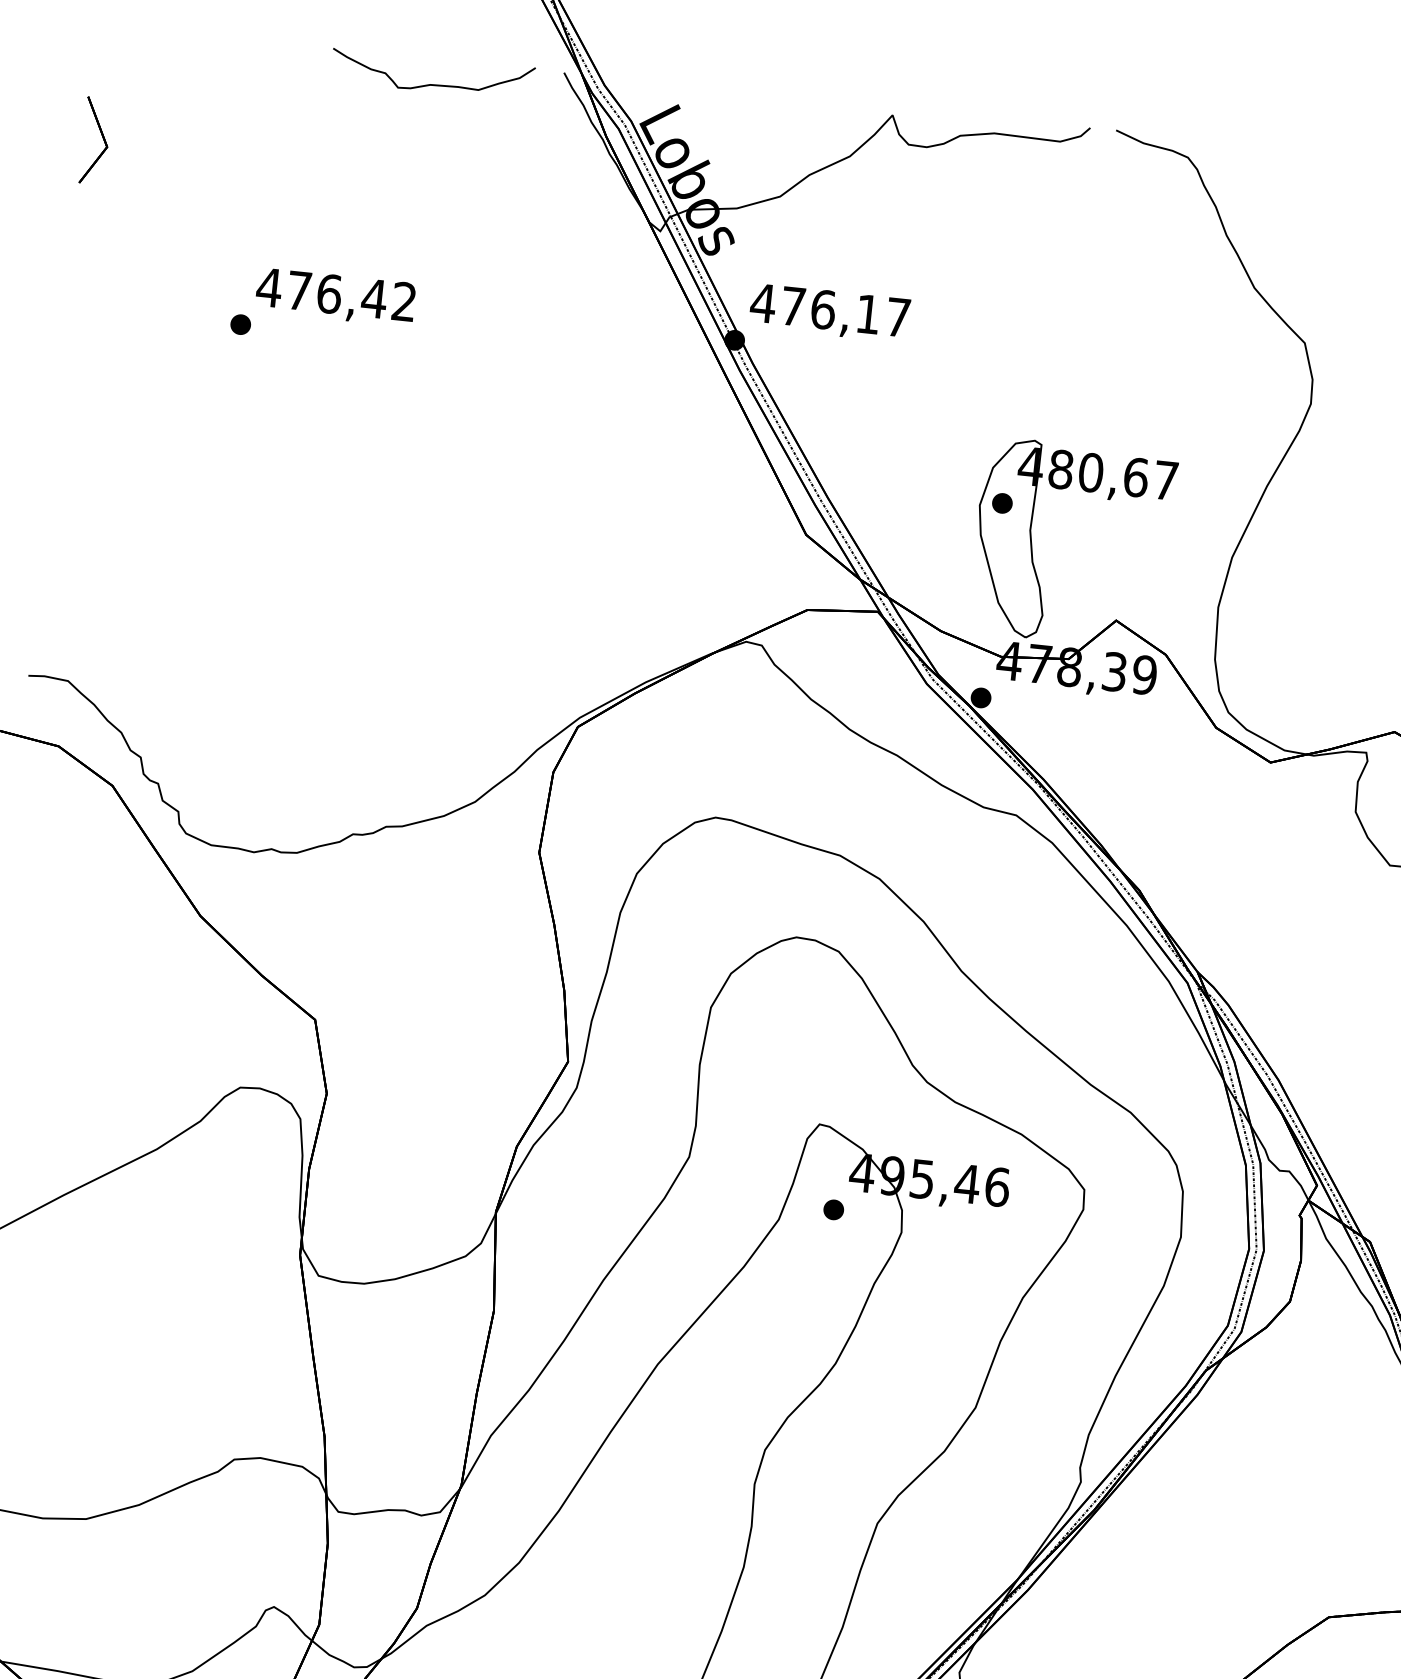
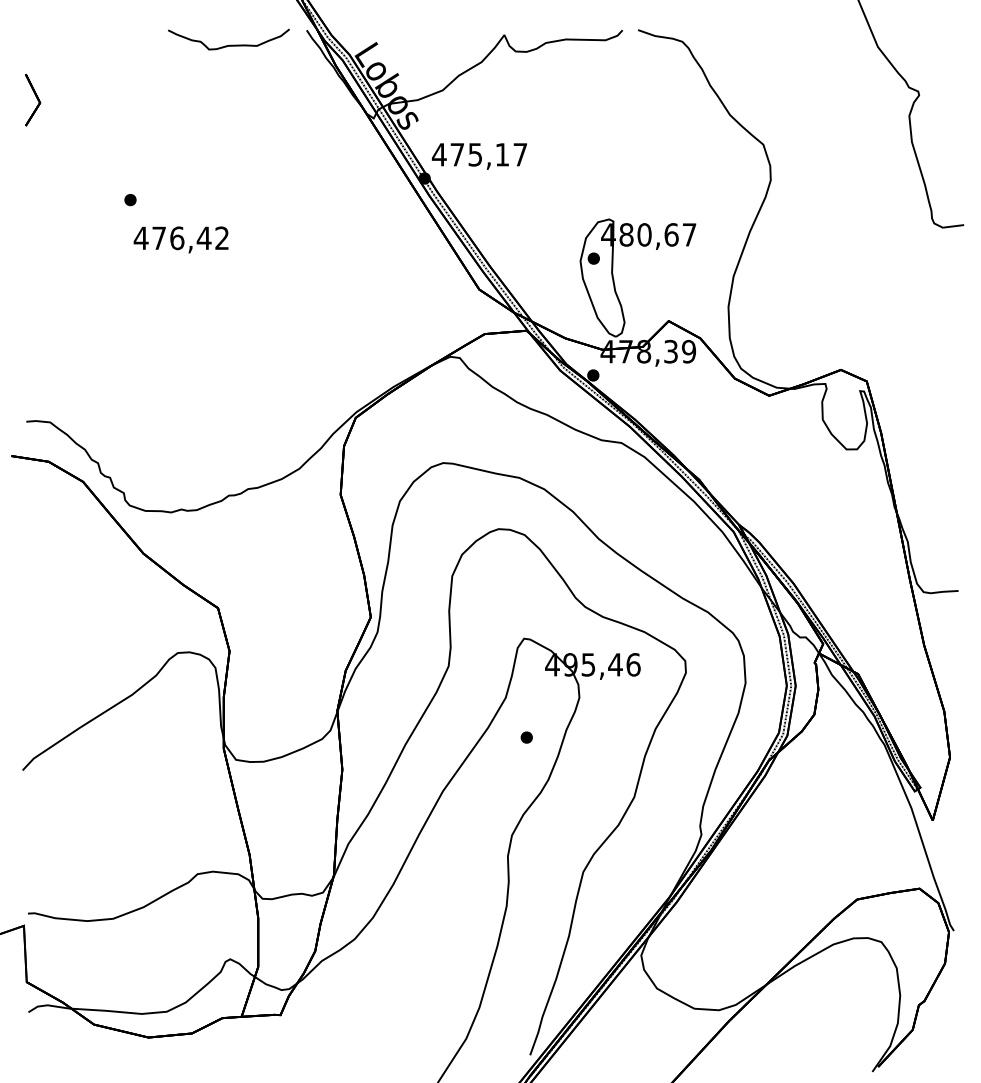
text: (334, 296) -> (180, 239), moved
text: (823, 309) -> (475, 154), 476,17 -> 475,17
part: (833, 1209) -> (526, 737), moved

